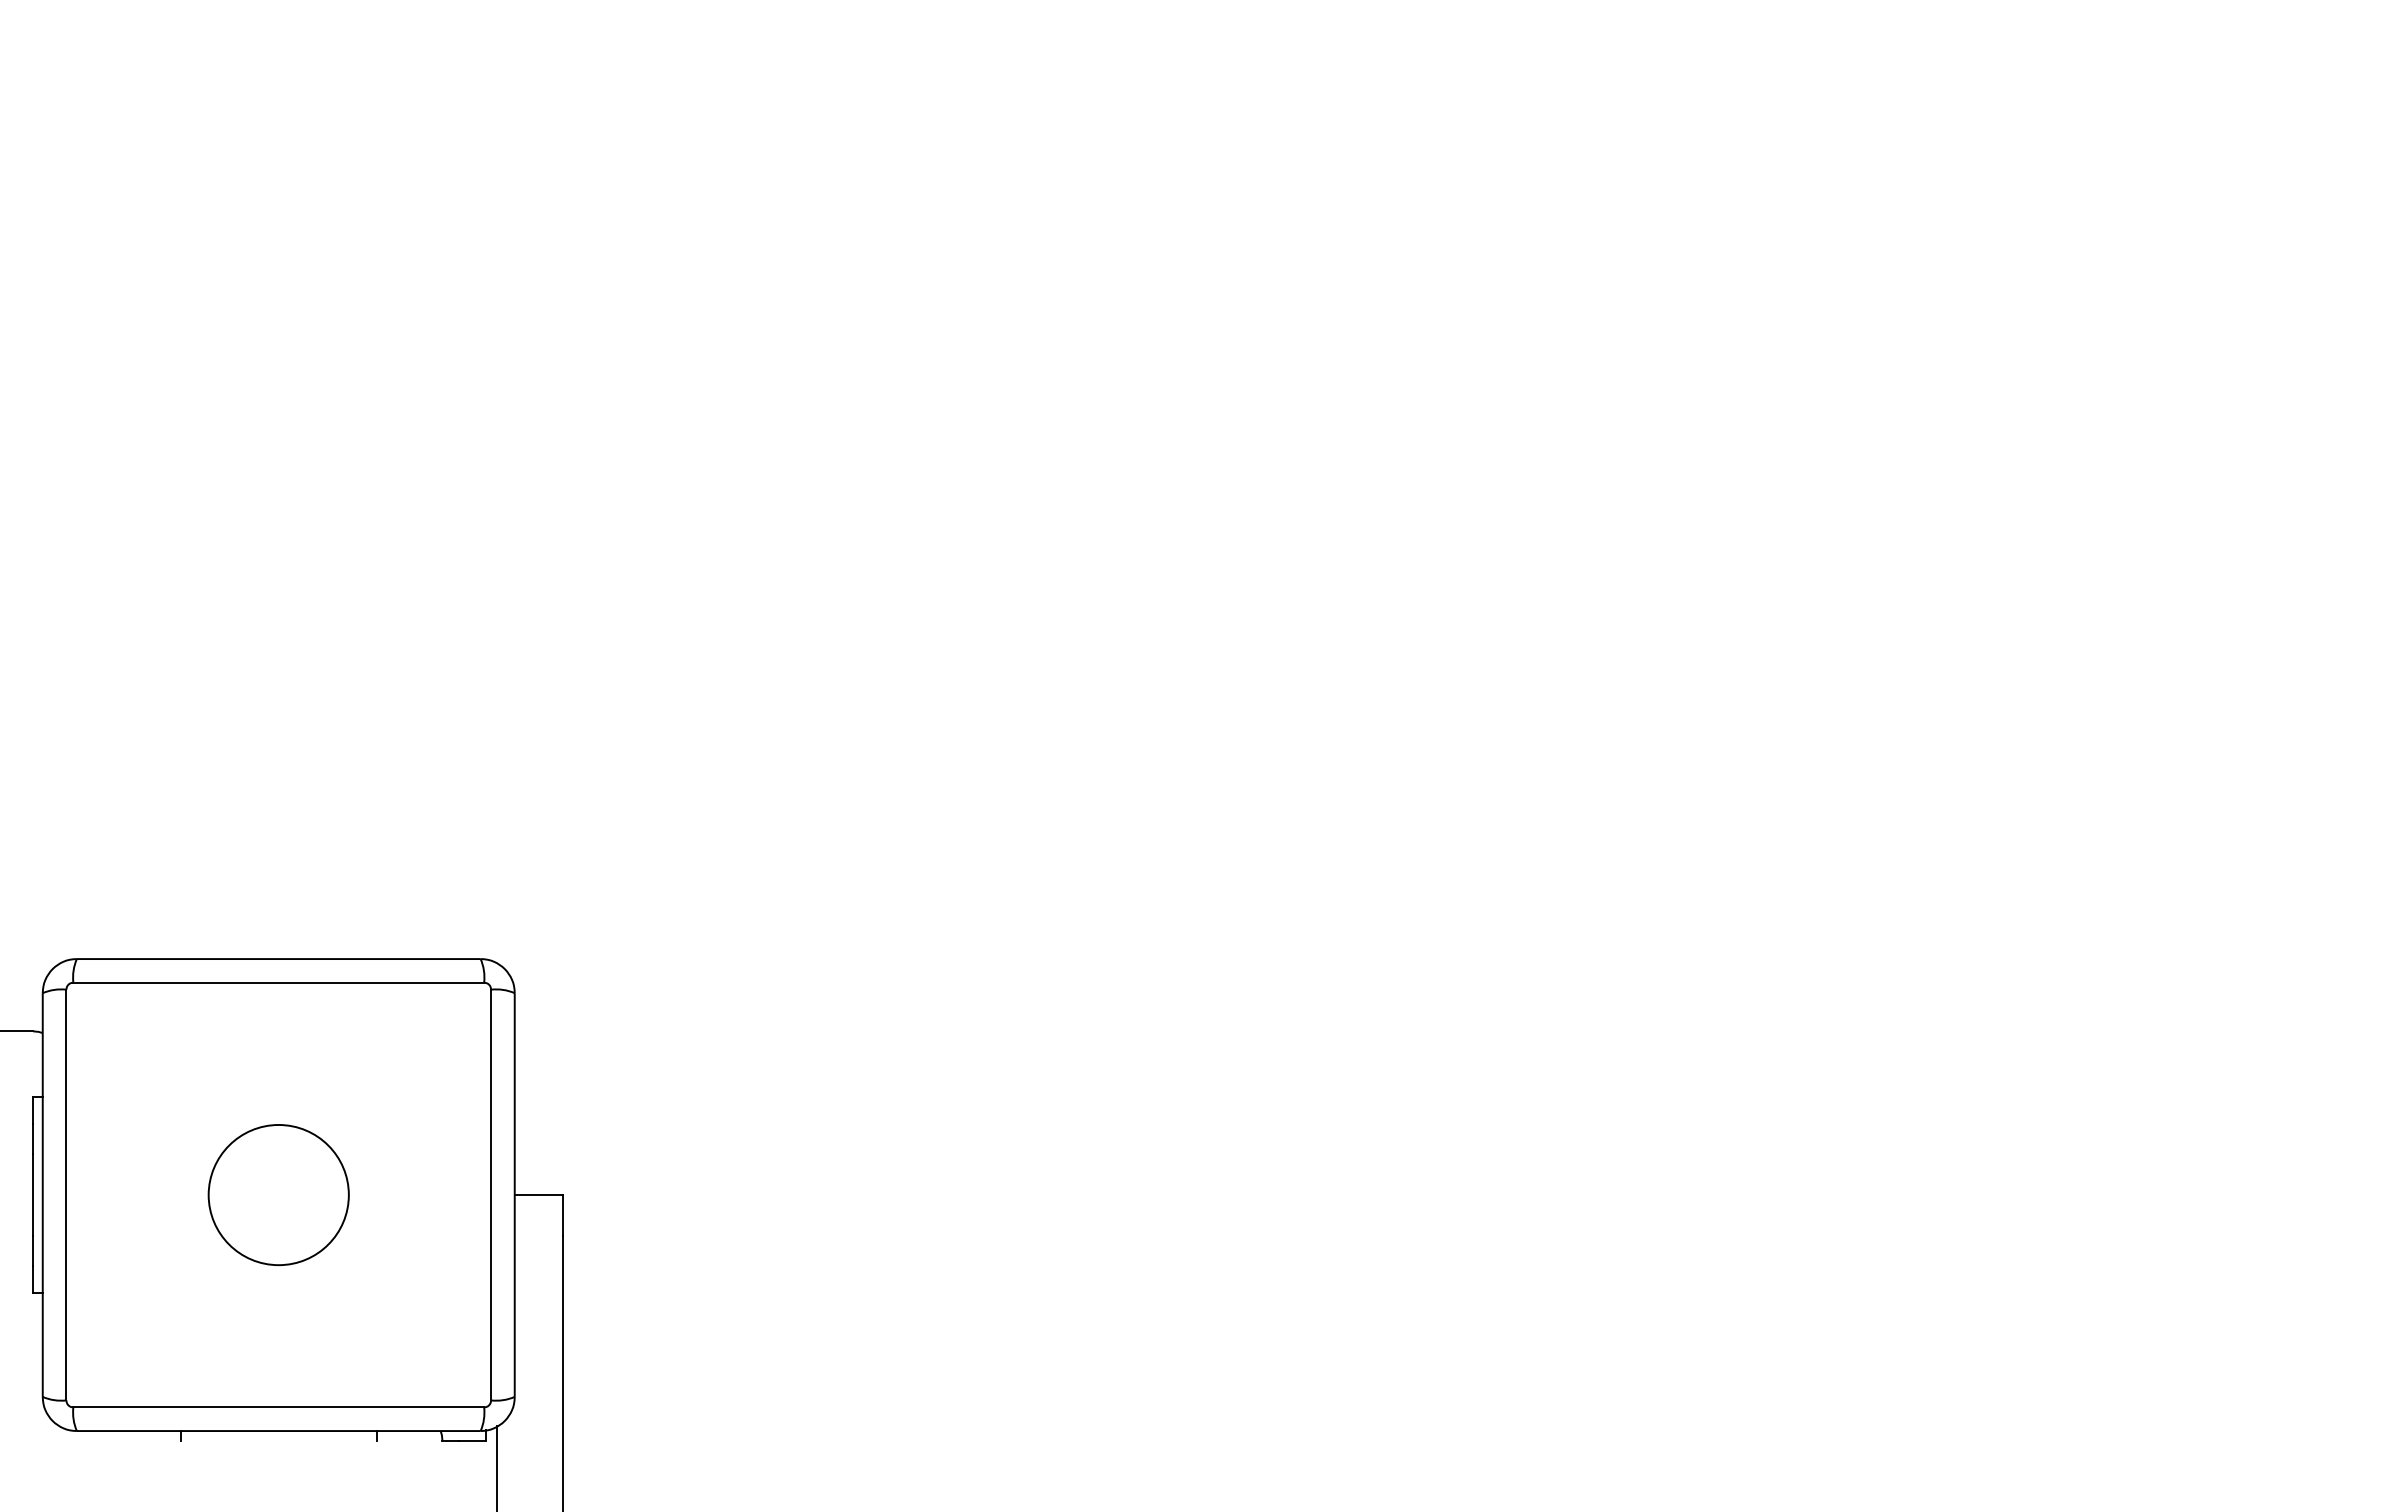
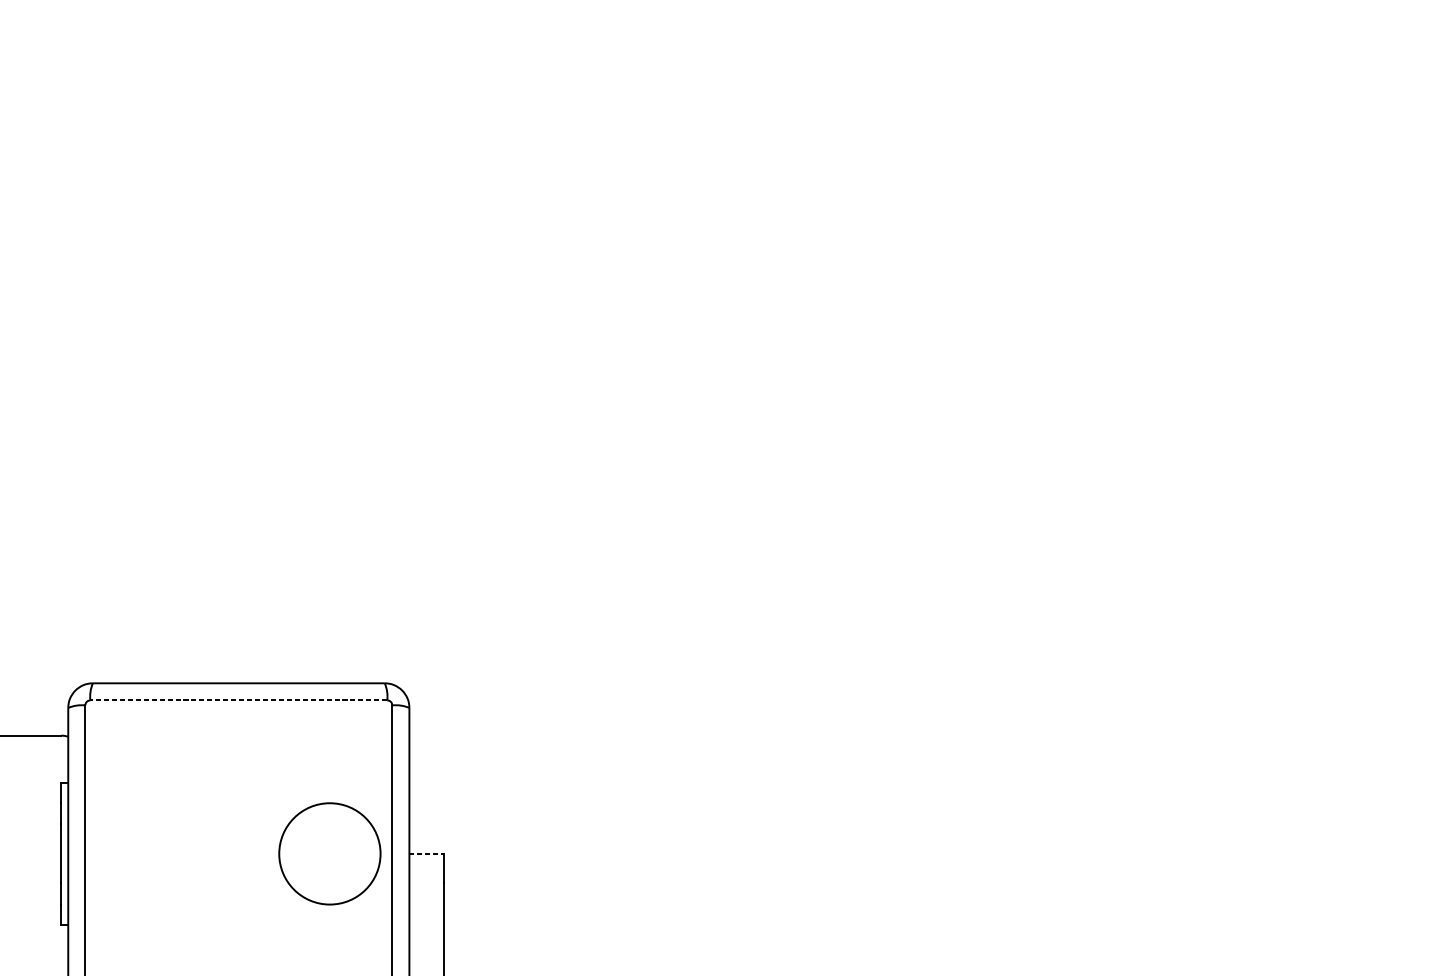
line: (278, 982) -> (238, 700), solid -> dashed
circle: (278, 1195) -> (329, 854), moved
line: (538, 1195) -> (426, 854), solid -> dashed

